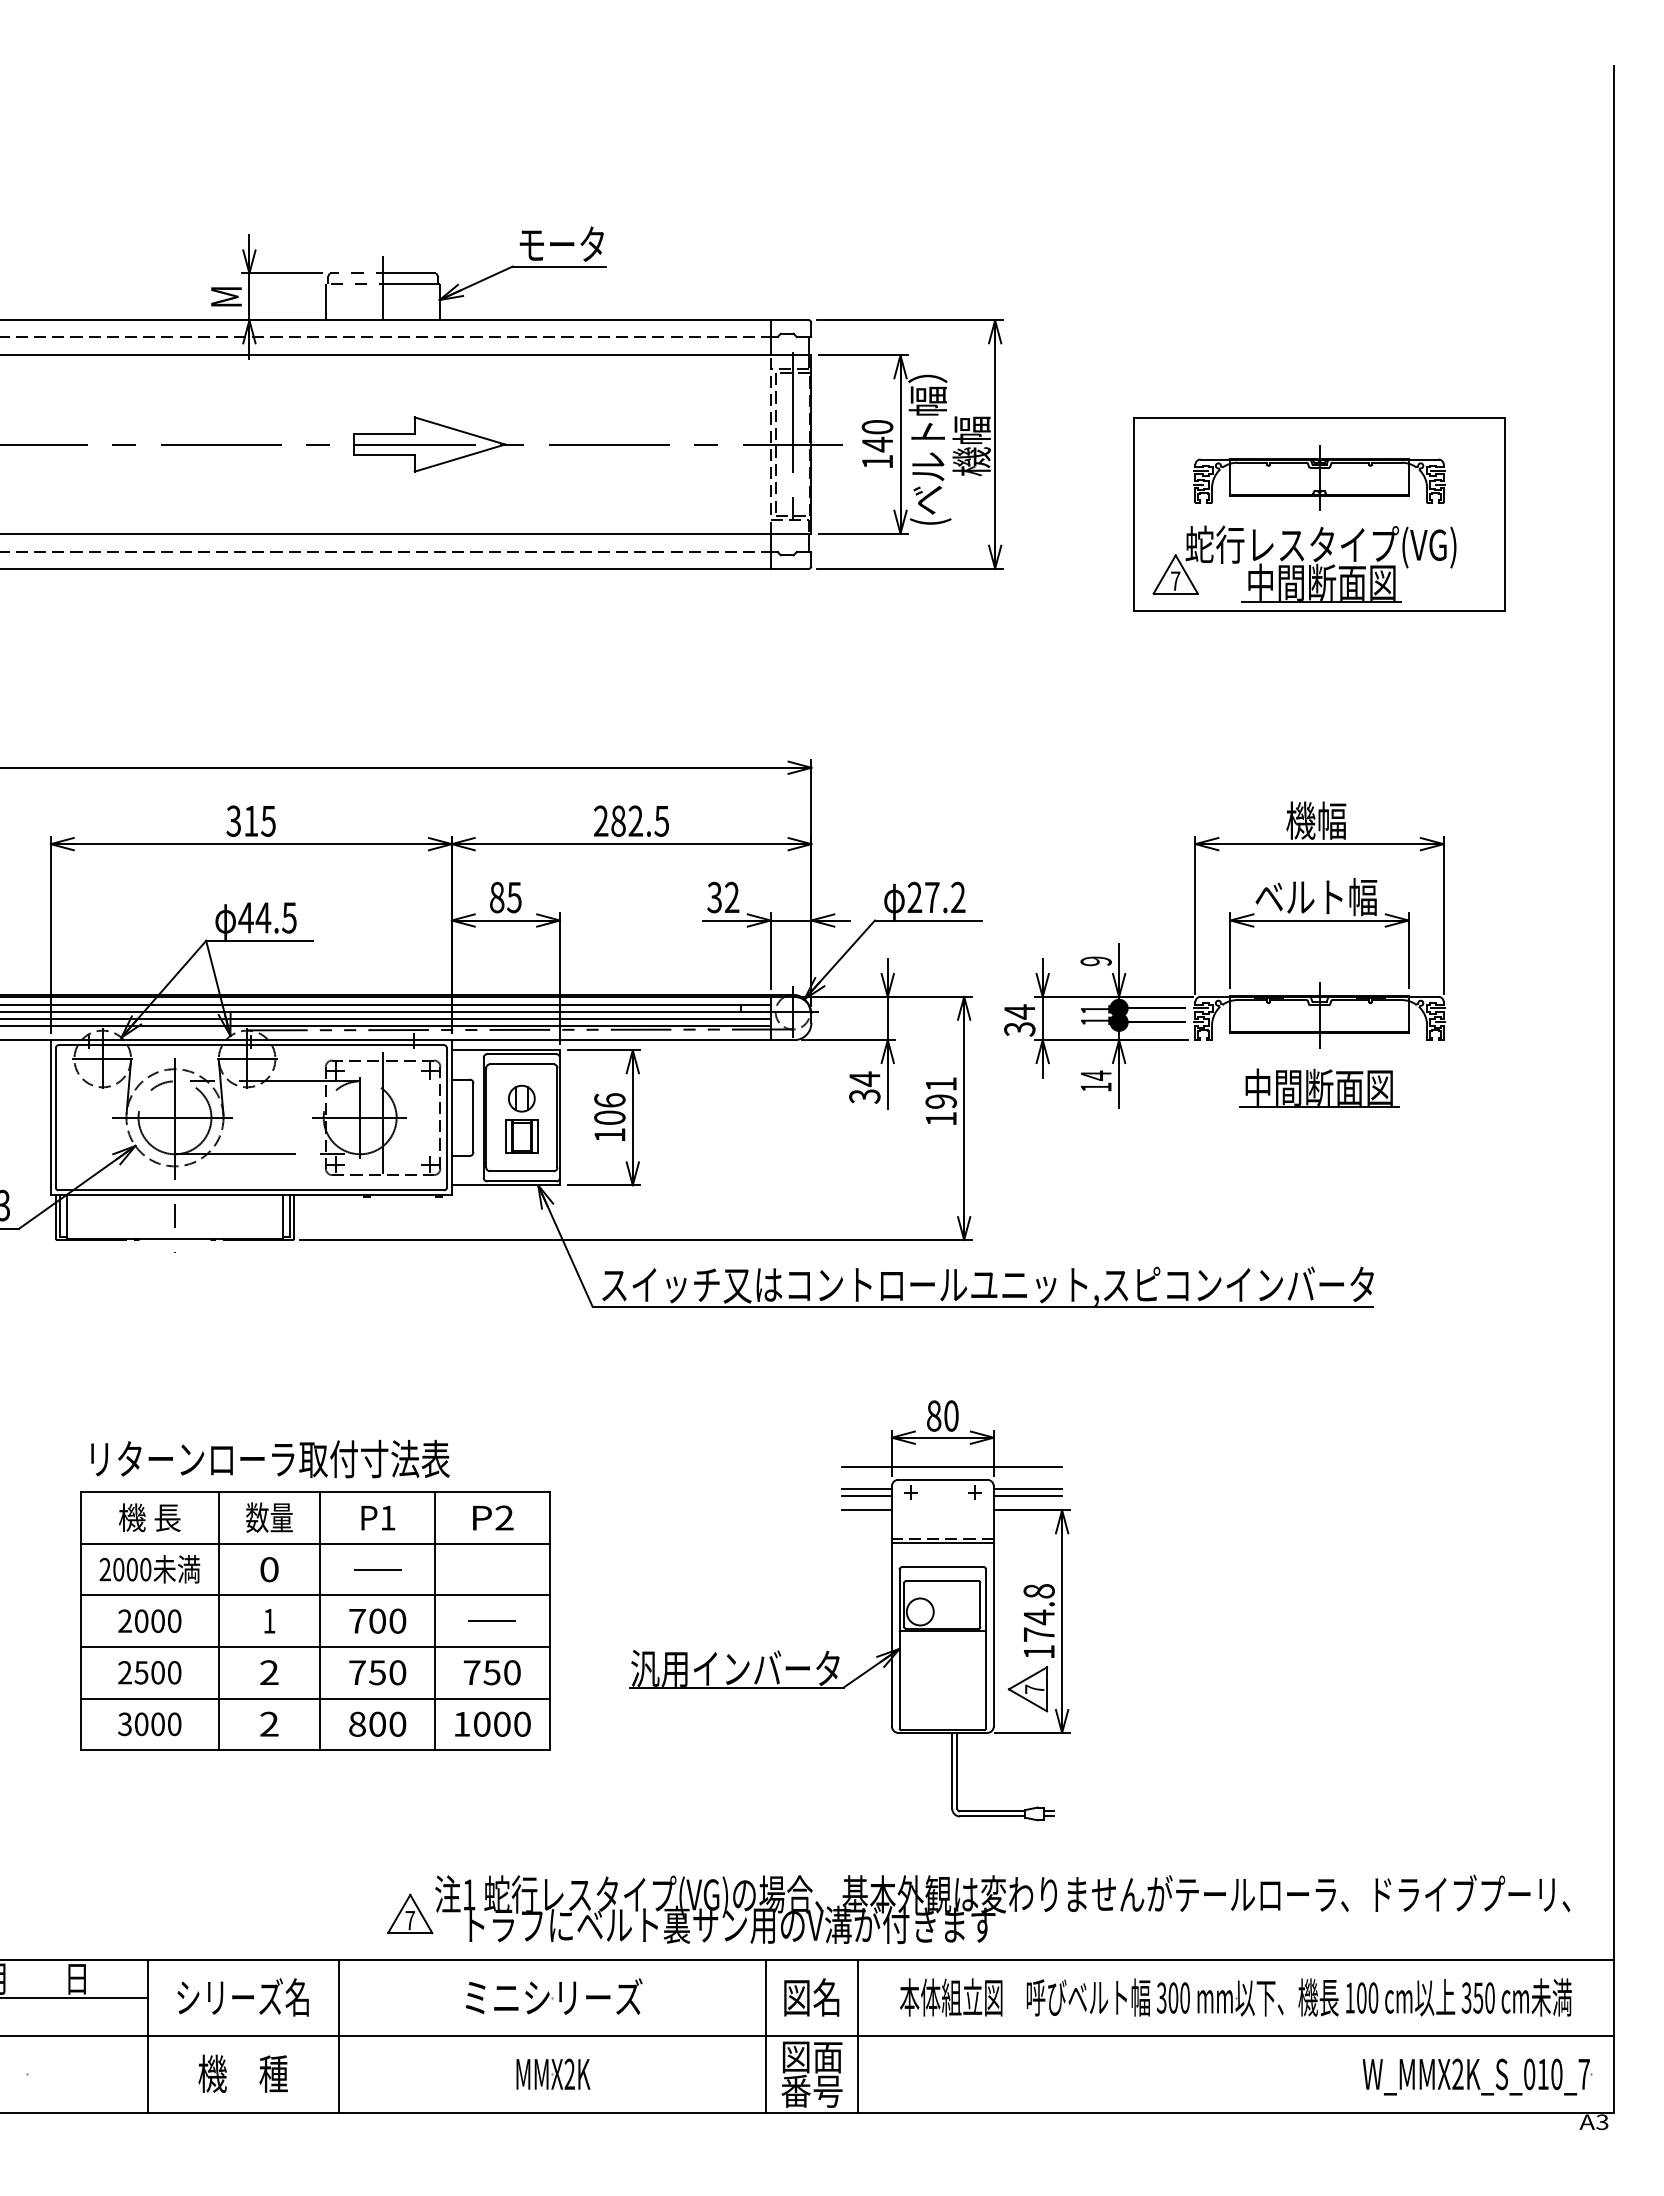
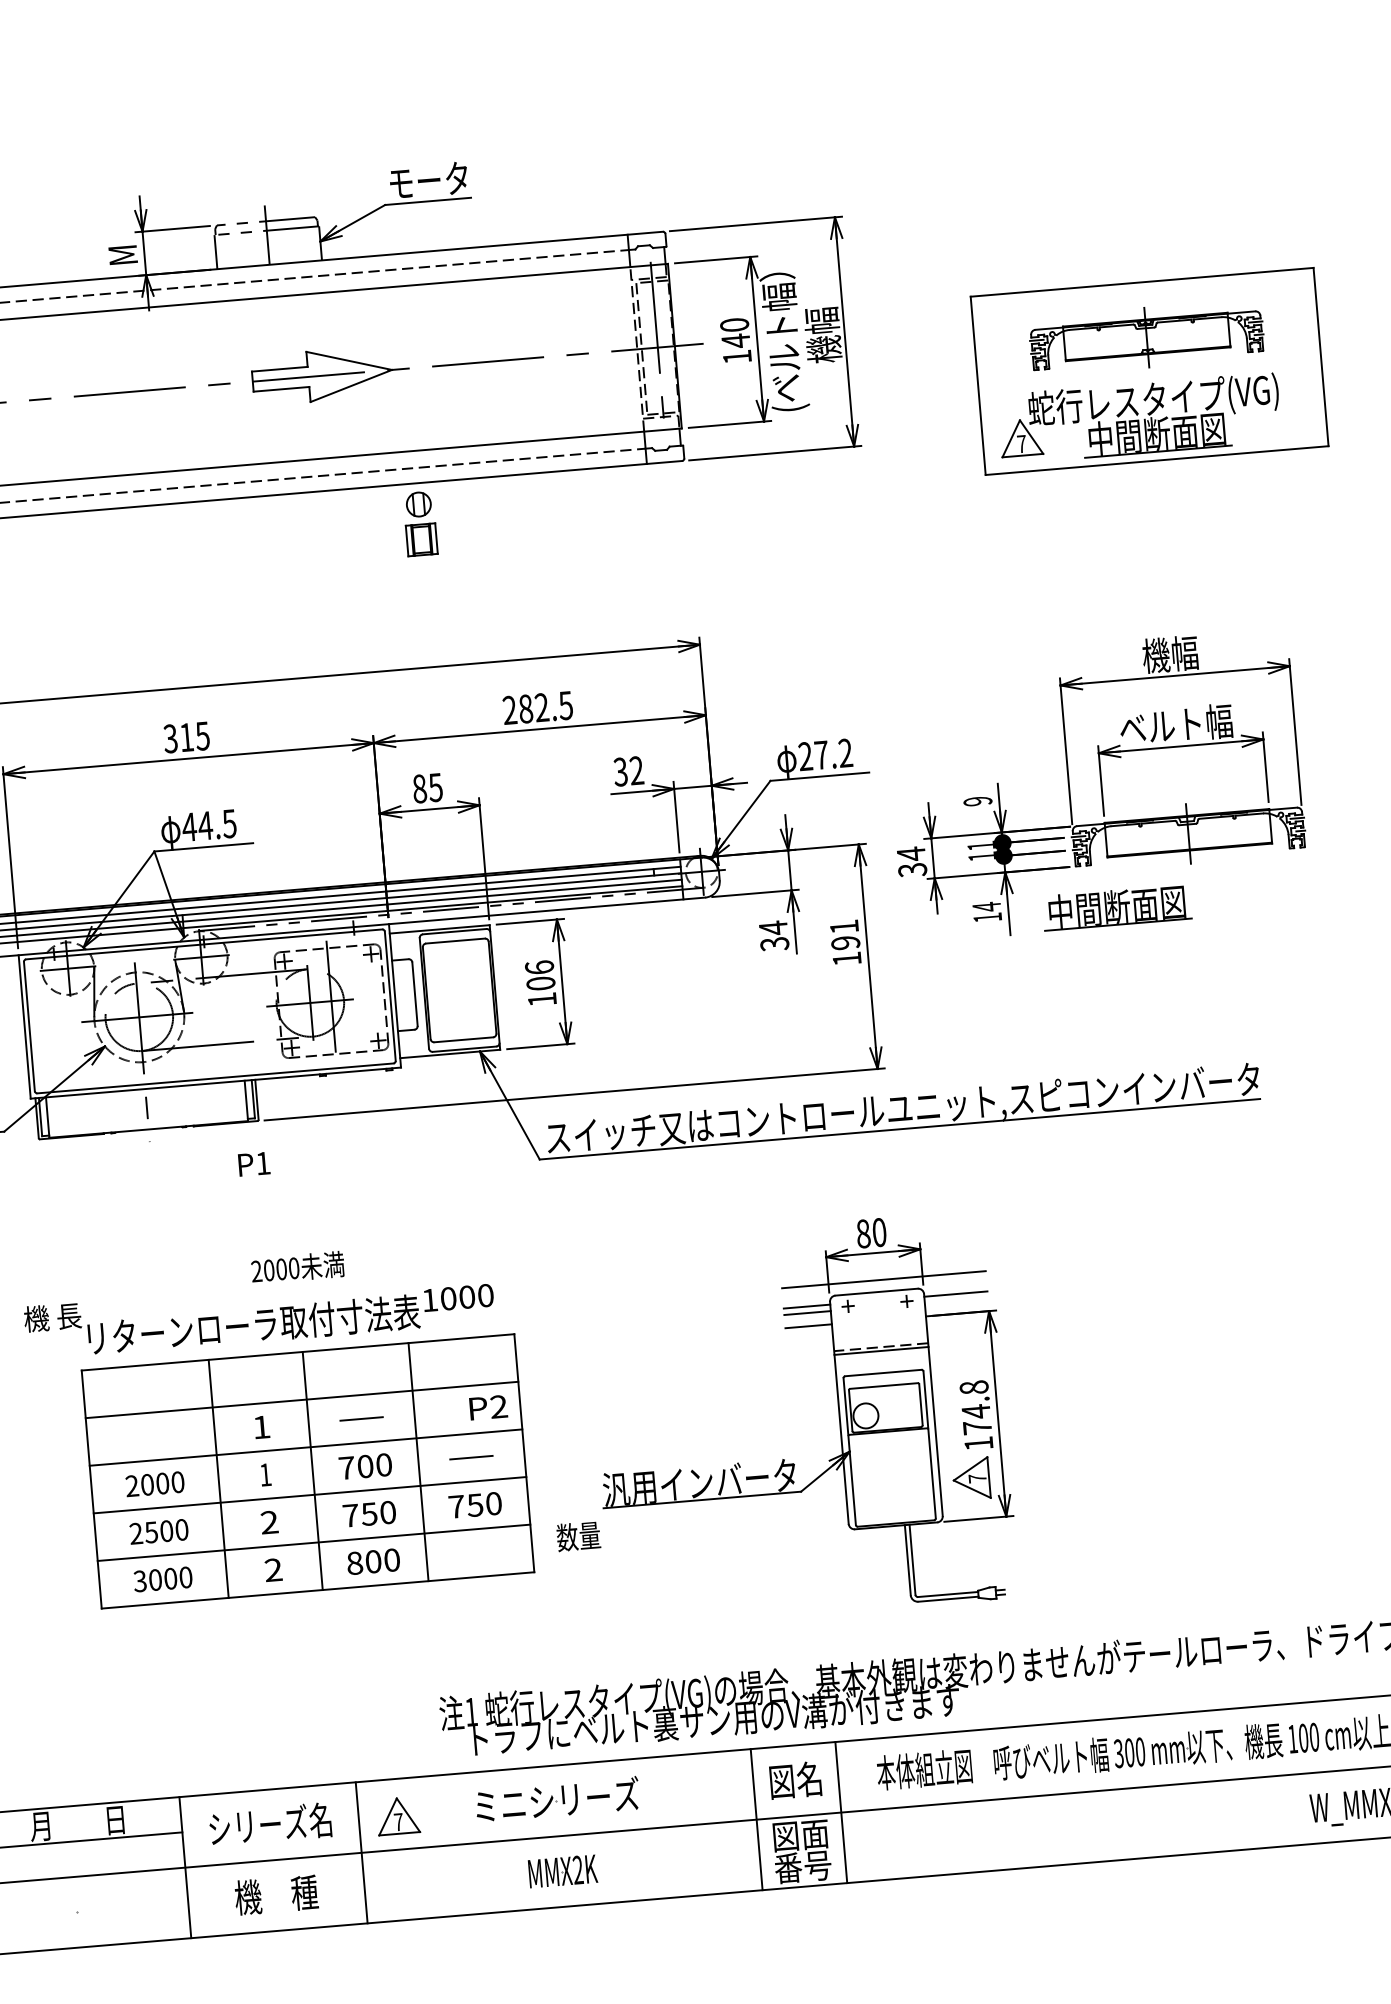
part: (1319, 1087) -> (1117, 907), moved
part: (521, 1118) -> (420, 522), moved
line: (1027, 1496) -> (956, 1300), removed
text: (149, 1517) -> (52, 1317), moved
text: (269, 1517) -> (578, 1536), moved
text: (493, 1517) -> (488, 1407), moved
text: (378, 1518) -> (254, 1164), moved
text: (149, 1569) -> (297, 1267), moved
text: (269, 1569) -> (261, 1427), 0 -> 1
text: (492, 1723) -> (458, 1297), moved
part: (410, 1913) -> (398, 1815), moved

